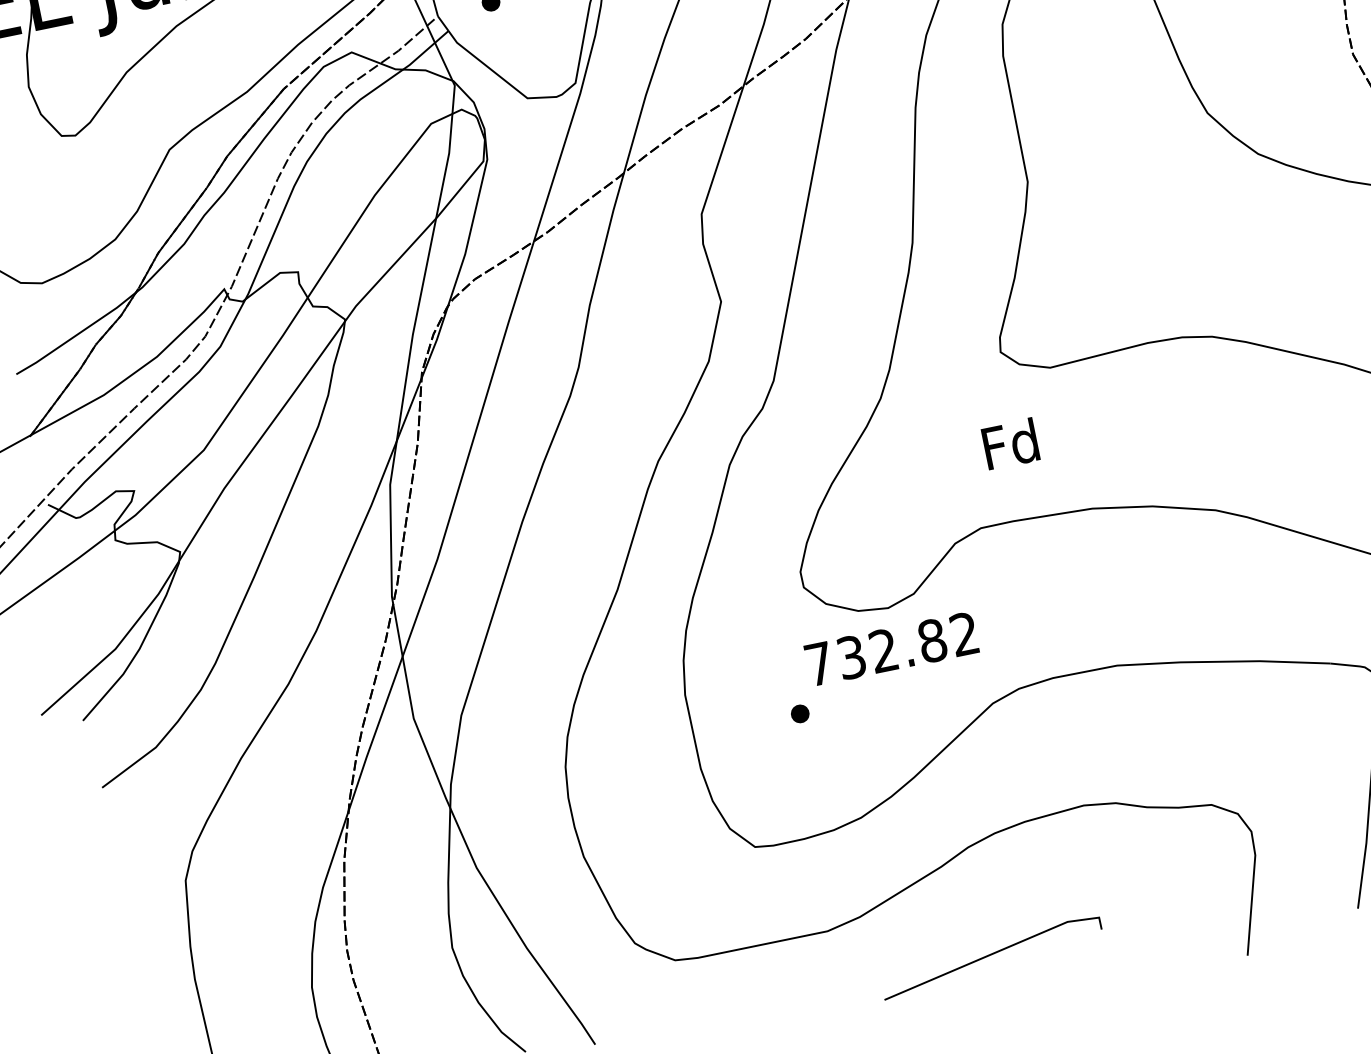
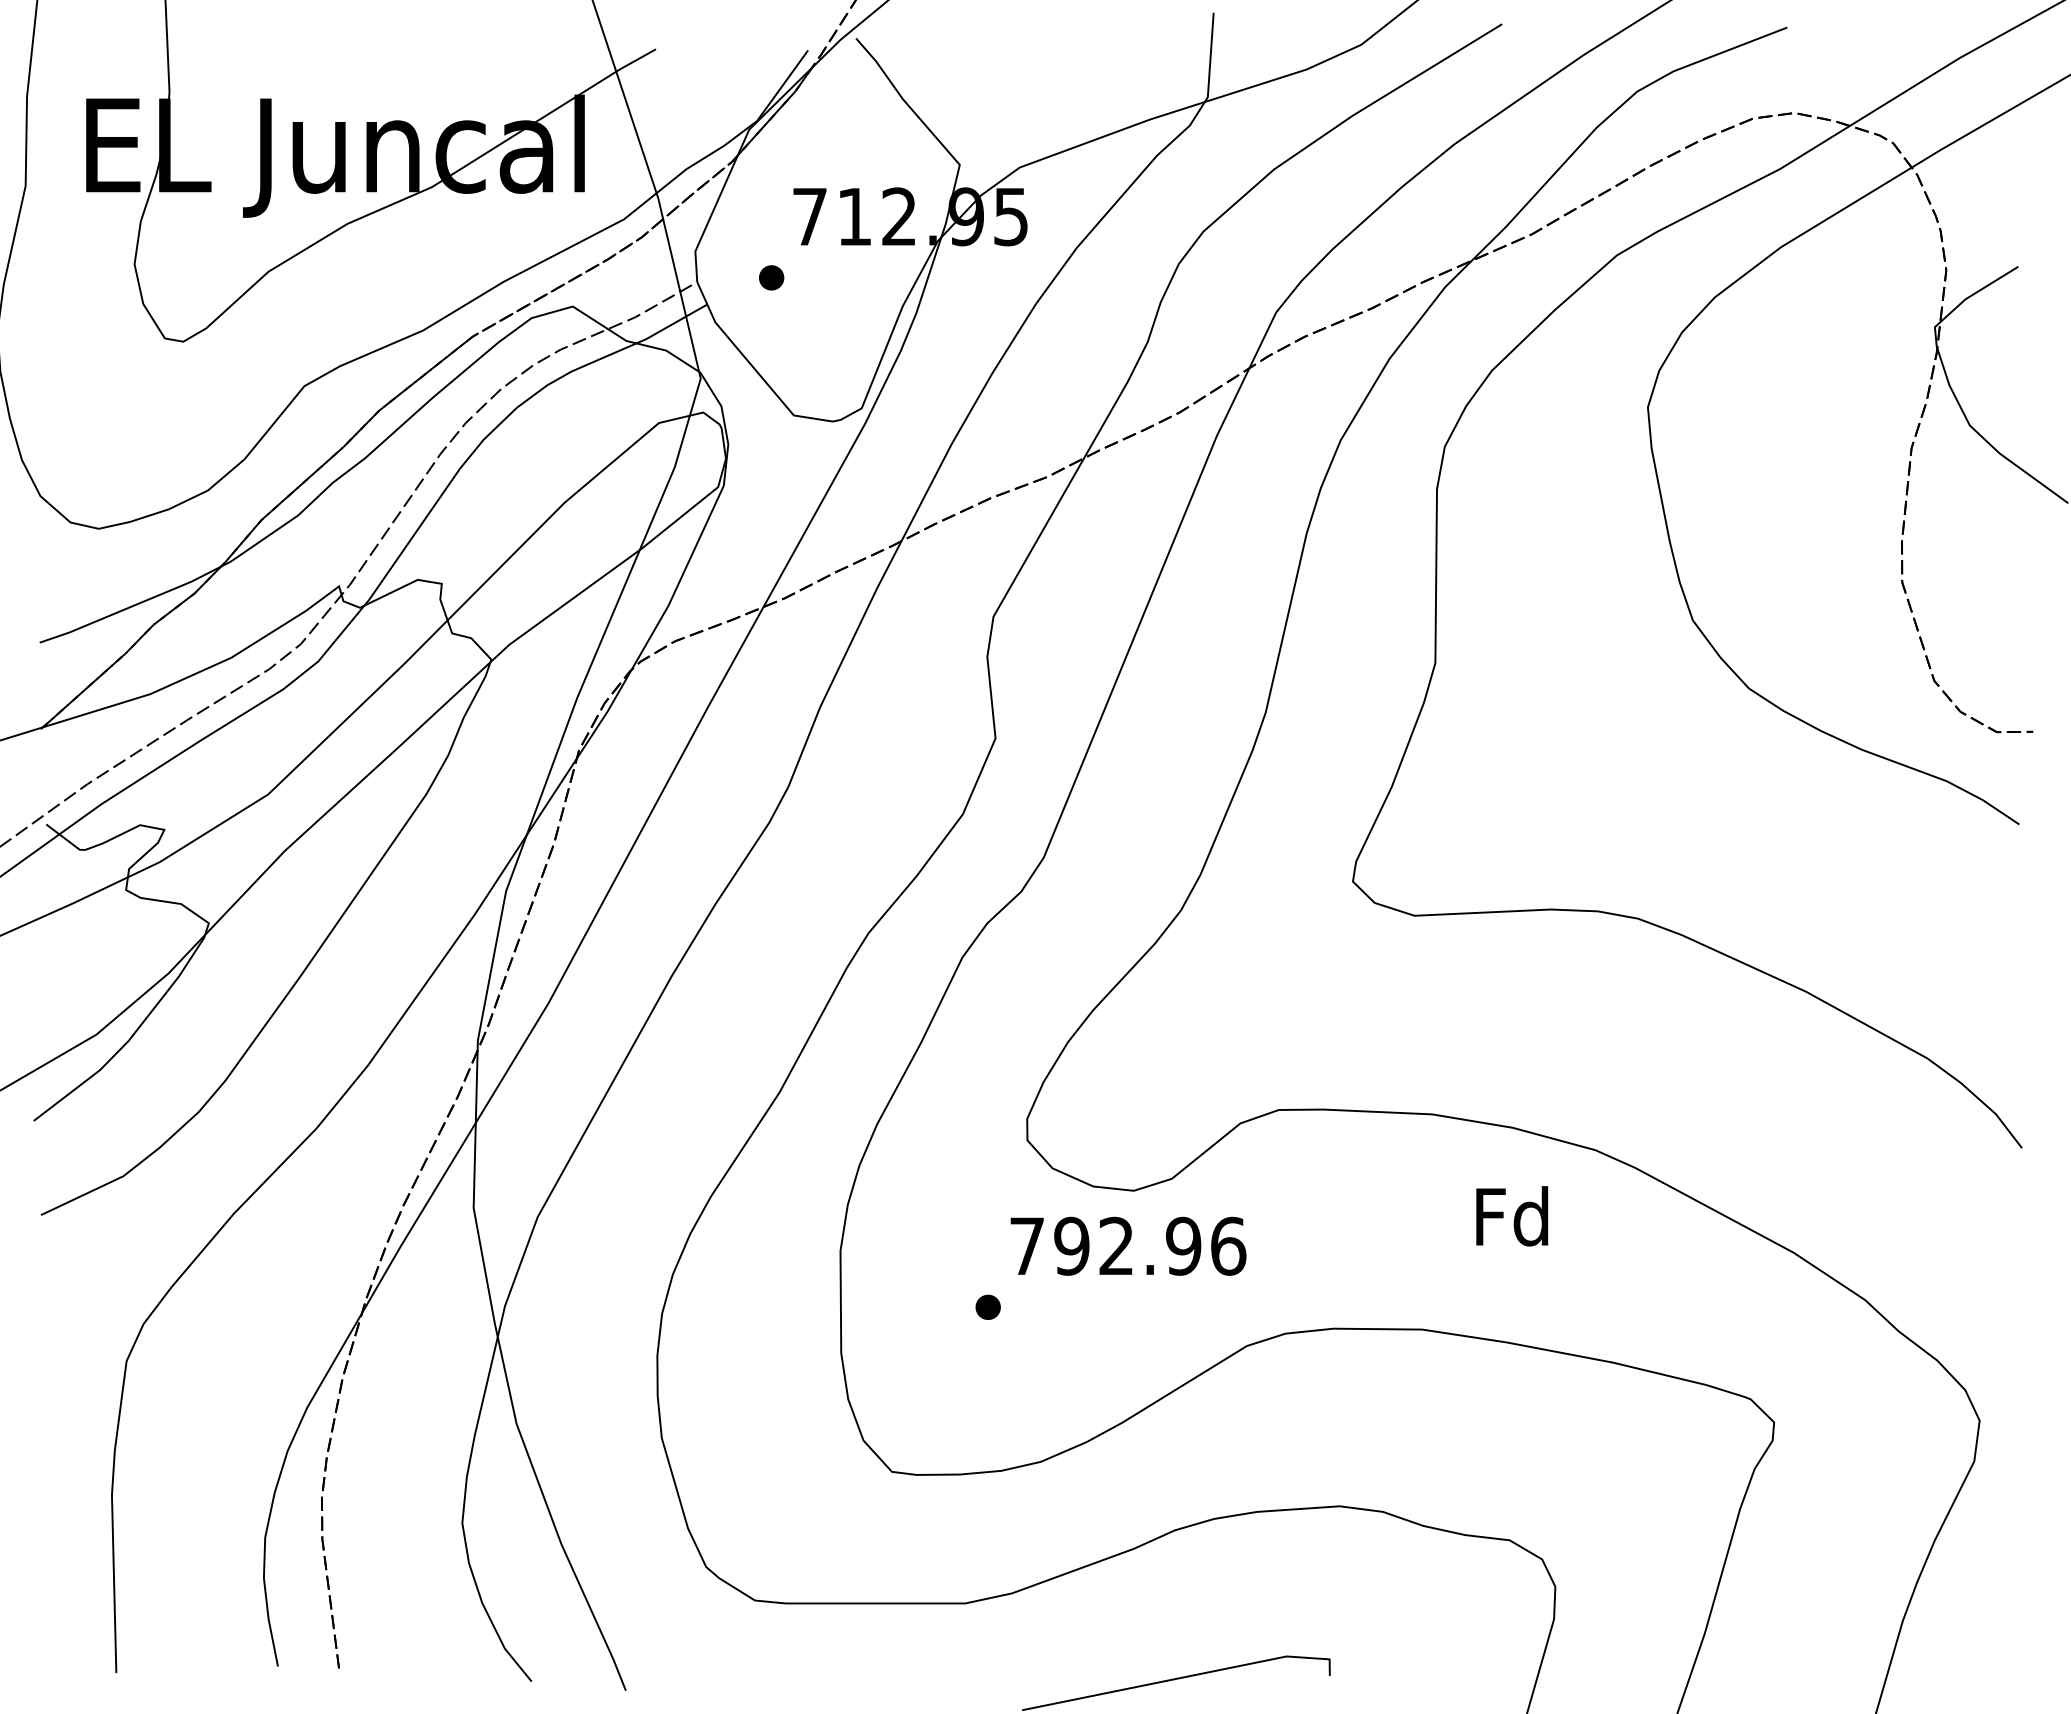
text: (1010, 444) -> (1512, 1216), moved
text: (908, 645) -> (1150, 1245), 732.82 -> 792.96

